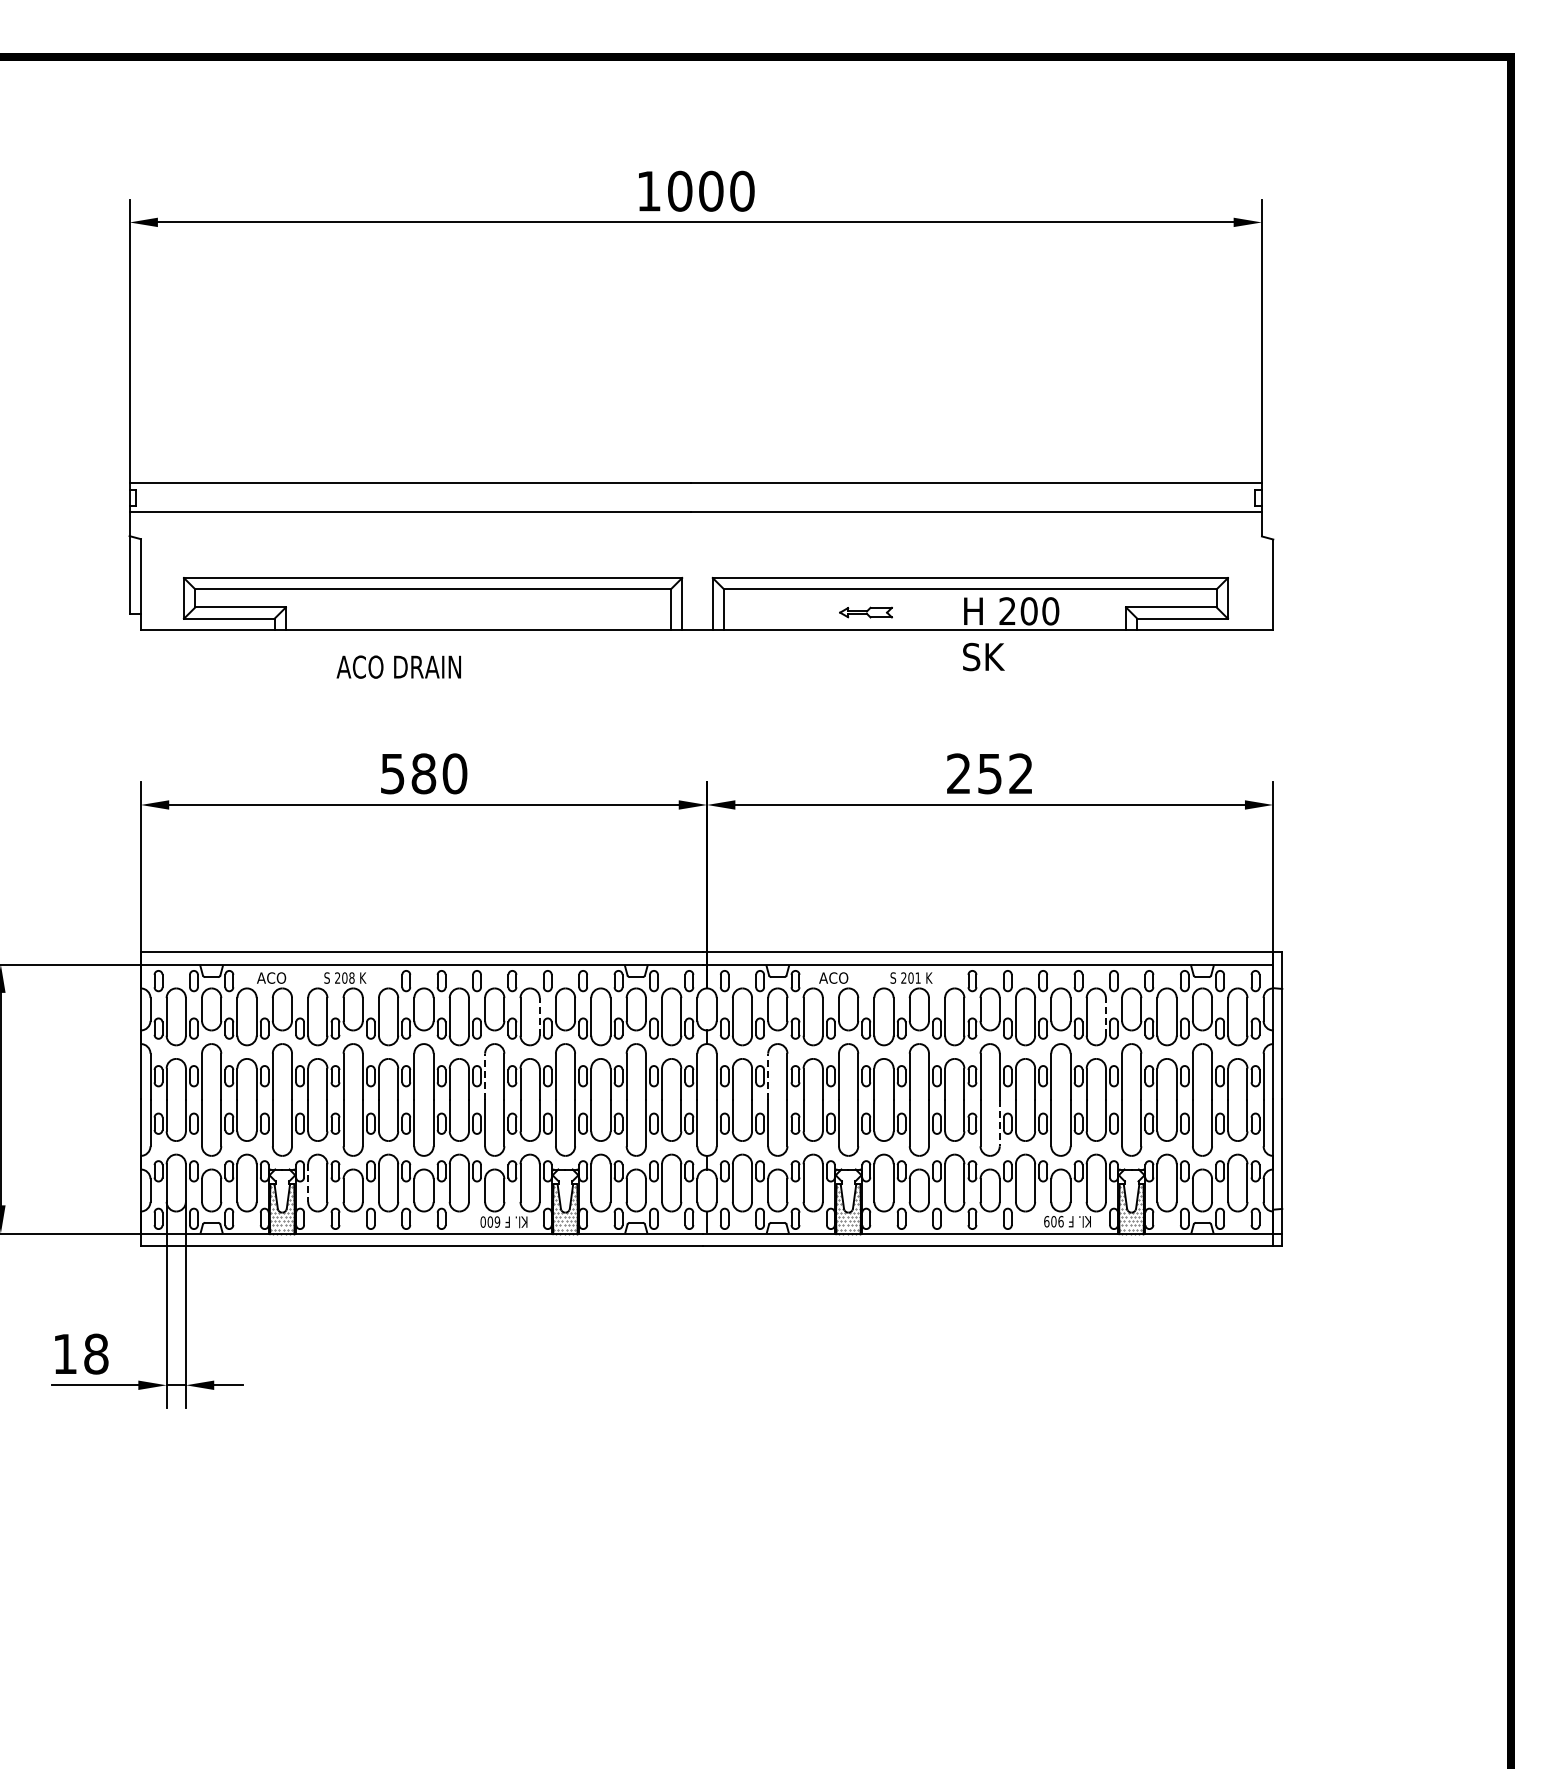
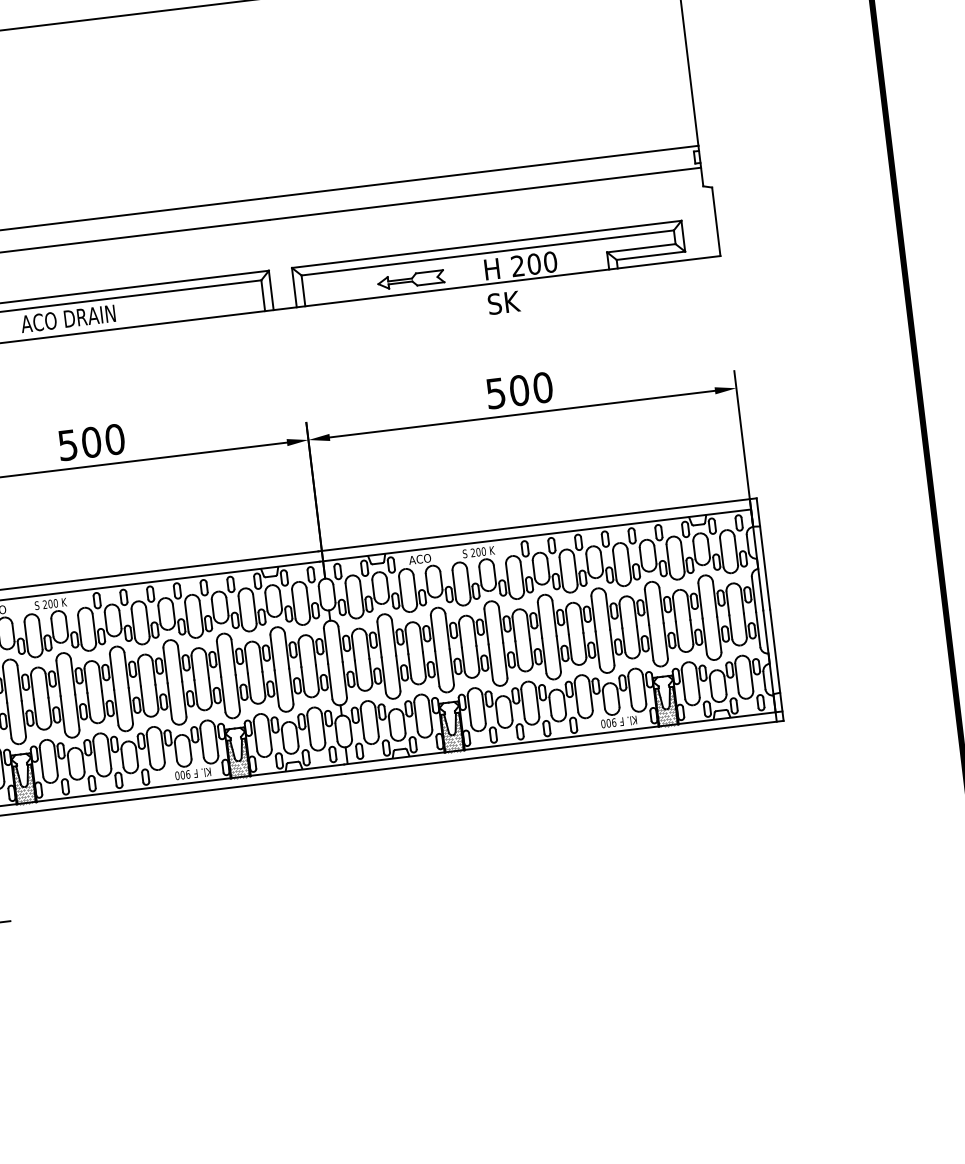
part: (865, 612) -> (410, 280), size x1.67
text: (398, 666) -> (67, 318), moved
text: (423, 773) -> (91, 442), 580 -> 500
text: (990, 773) -> (519, 390), 252 -> 500
text: (351, 977) -> (55, 602), 208 -> 200
text: (917, 977) -> (483, 551), 201 -> 200
line: (539, 1016) -> (201, 615), dashed -> solid
line: (1105, 1016) -> (628, 563), dashed -> solid
line: (485, 1076) -> (165, 665), dashed -> solid
line: (768, 1076) -> (379, 639), dashed -> solid
line: (999, 1123) -> (558, 654), dashed -> solid
line: (308, 1183) -> (41, 762), dashed -> solid
text: (497, 1221) -> (188, 774), 600 -> 900
text: (1046, 1221) -> (603, 723), 909 -> 900

